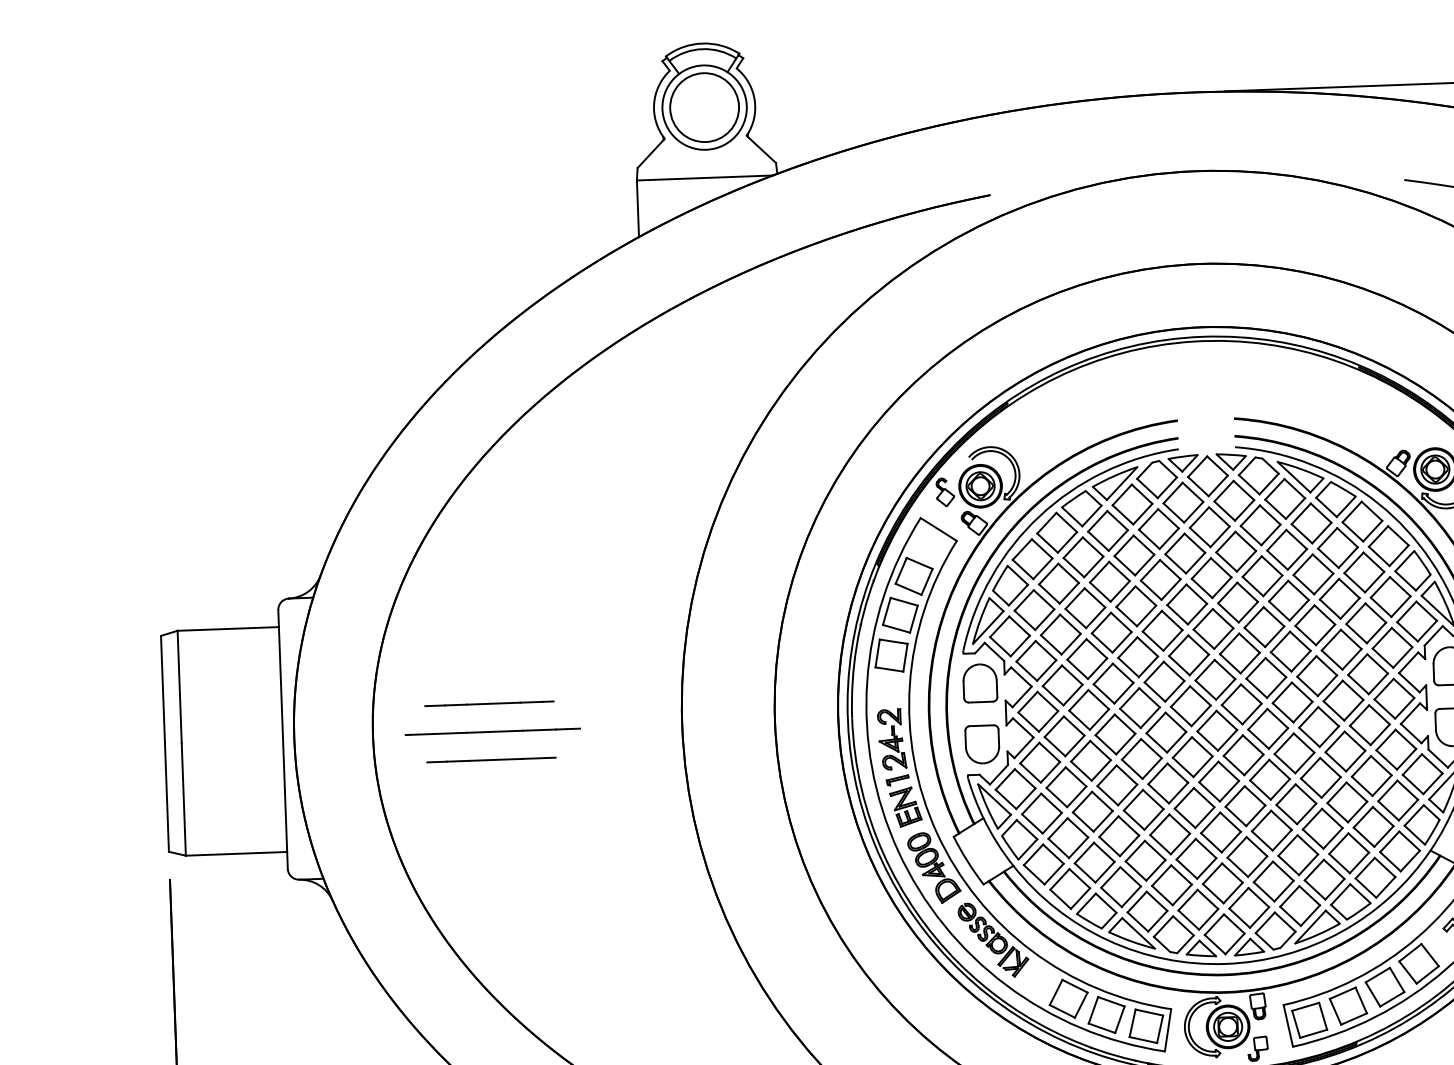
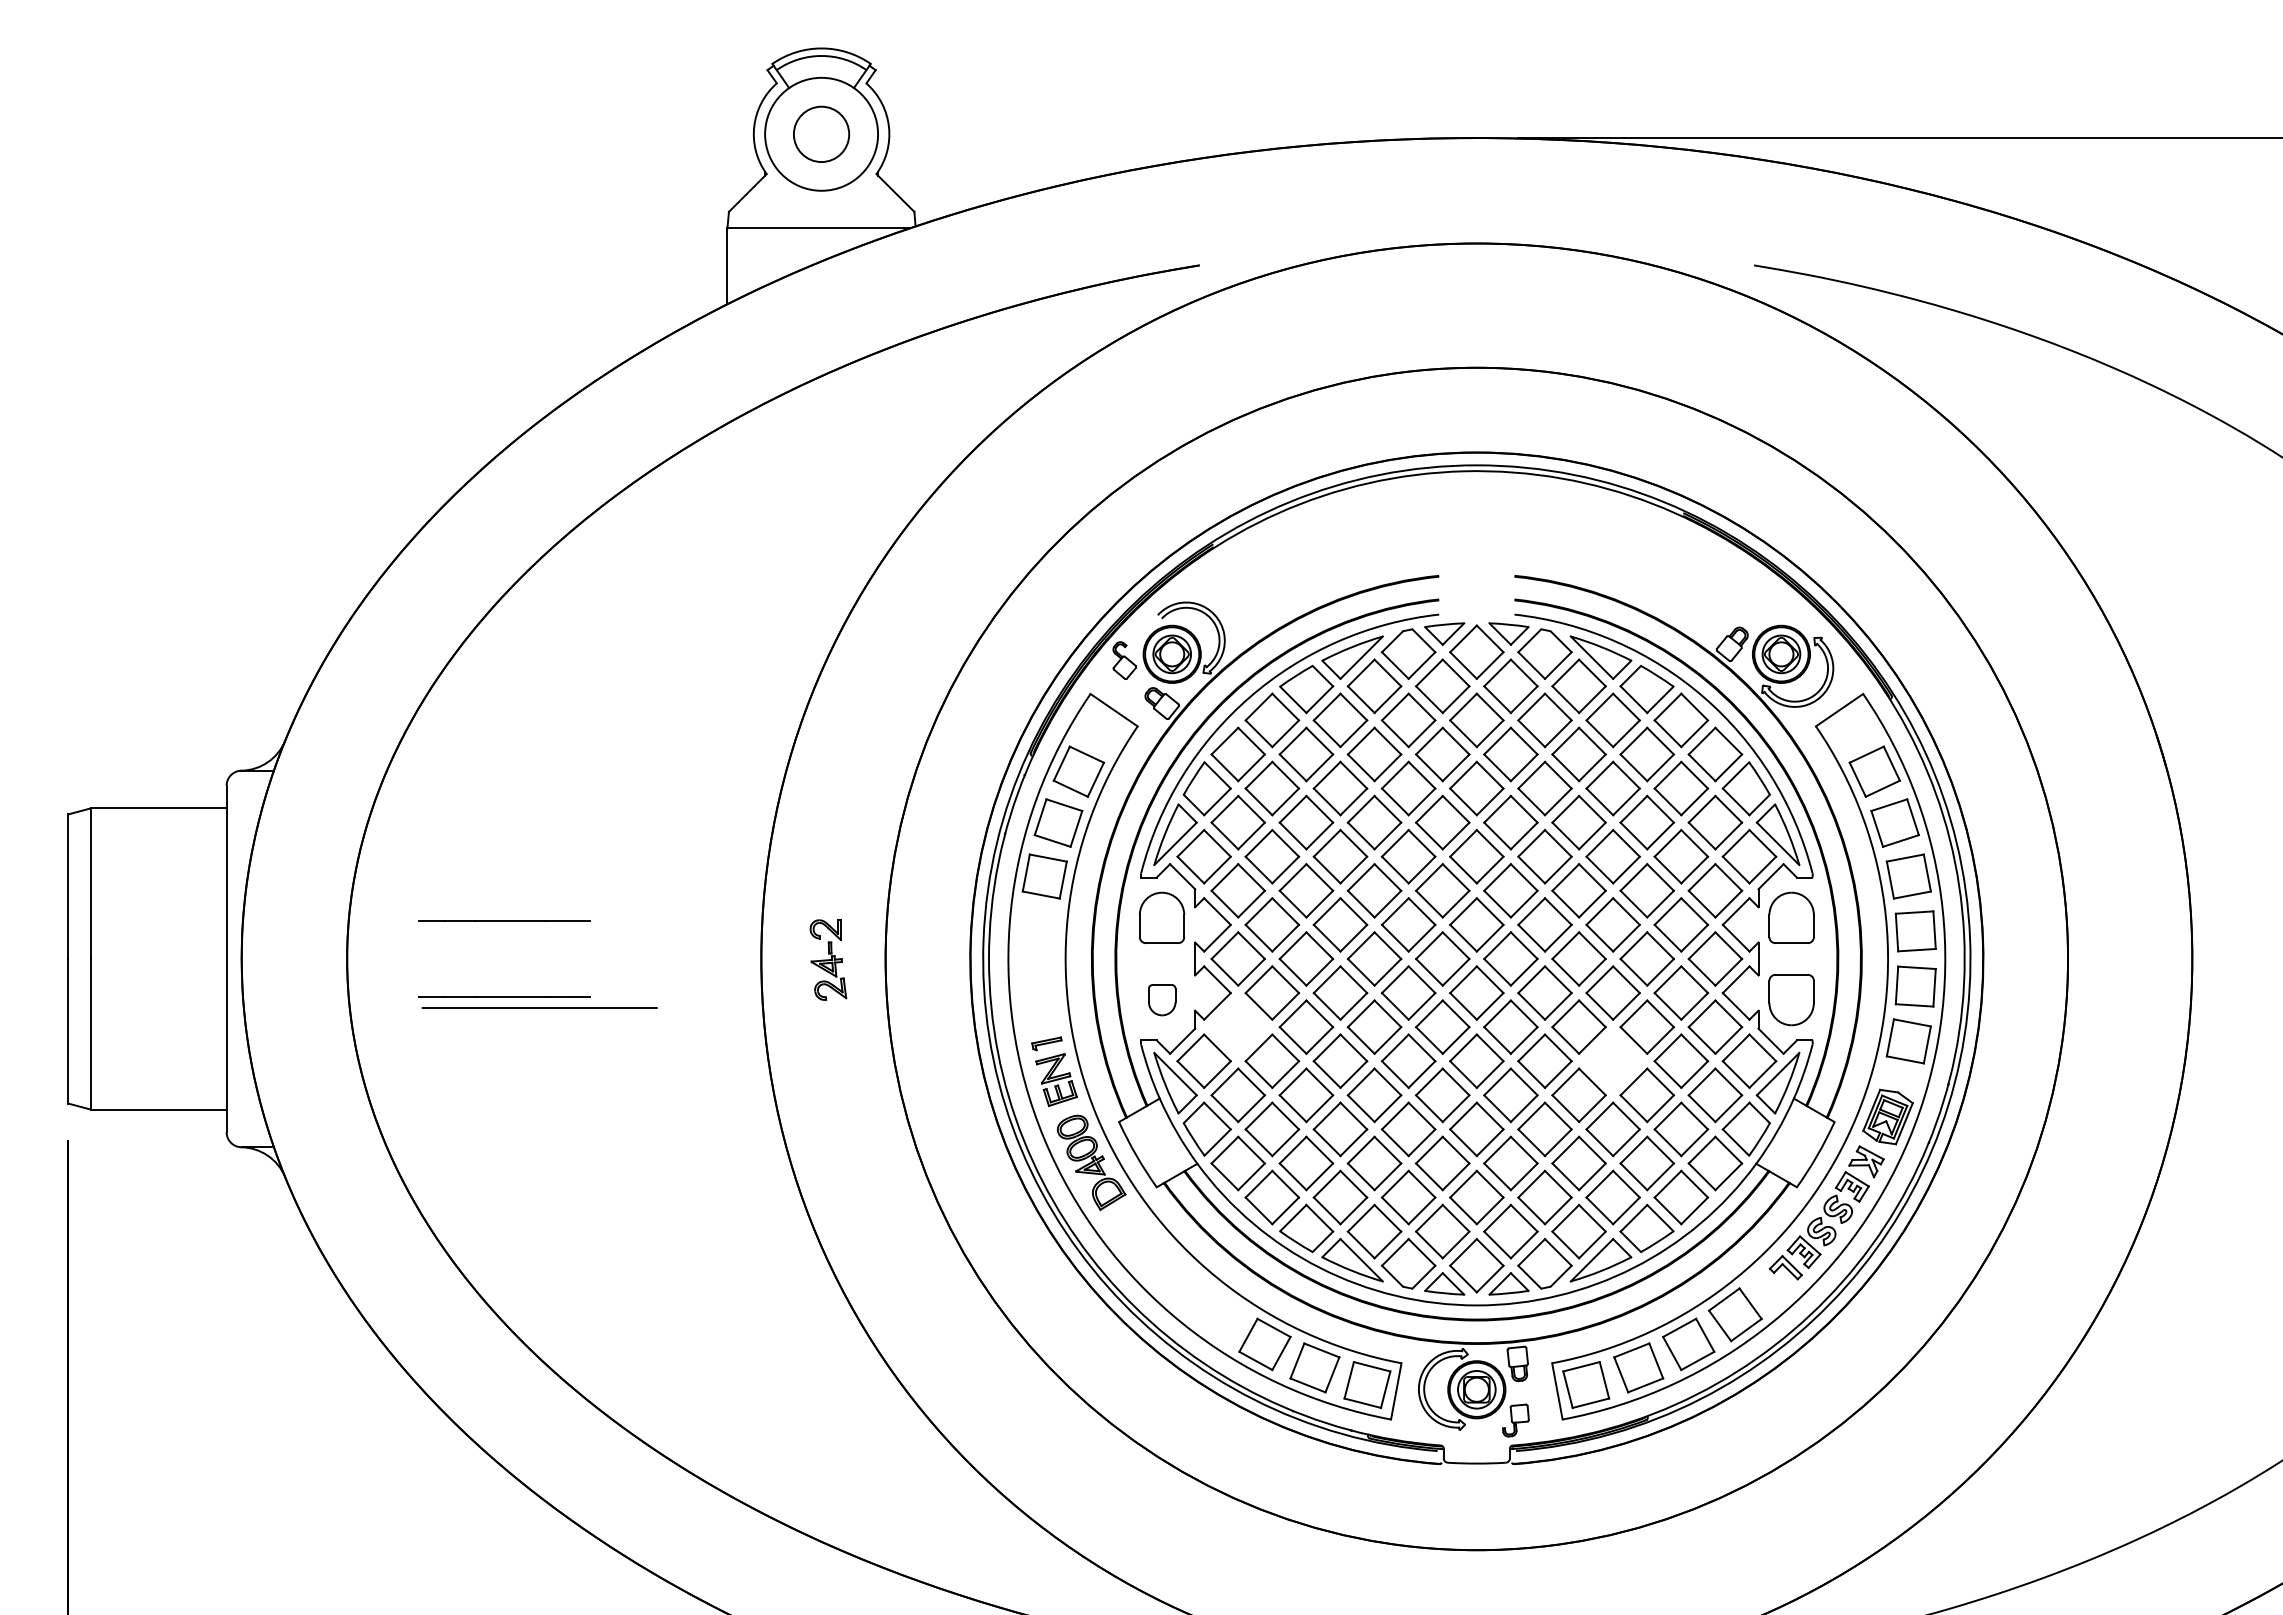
circle: (704, 107) -> (821, 134), size x0.6
line: (492, 731) -> (539, 1007), moved
part: (892, 739) -> (828, 959), moved
part: (982, 744) -> (1162, 1000), size x0.6
part: (1040, 762) -> (1238, 1026), removed
part: (1320, 777) -> (1612, 1060), removed
part: (993, 940) -> (1167, 1262), removed

